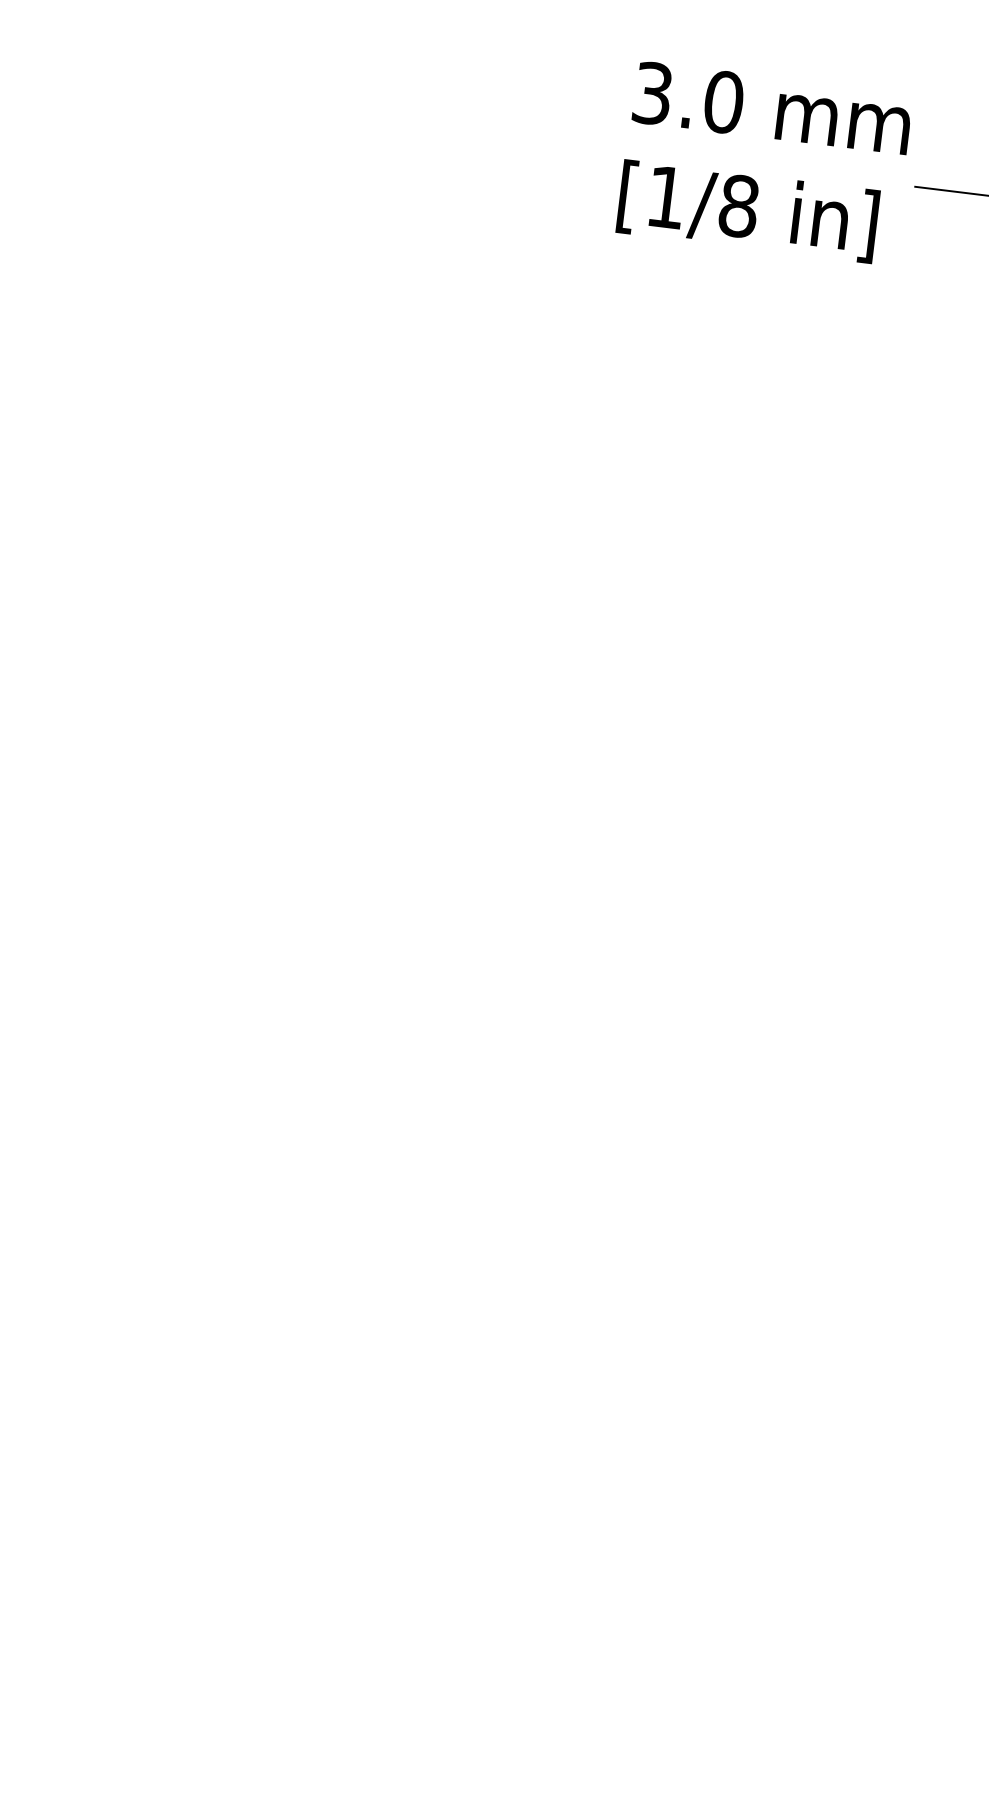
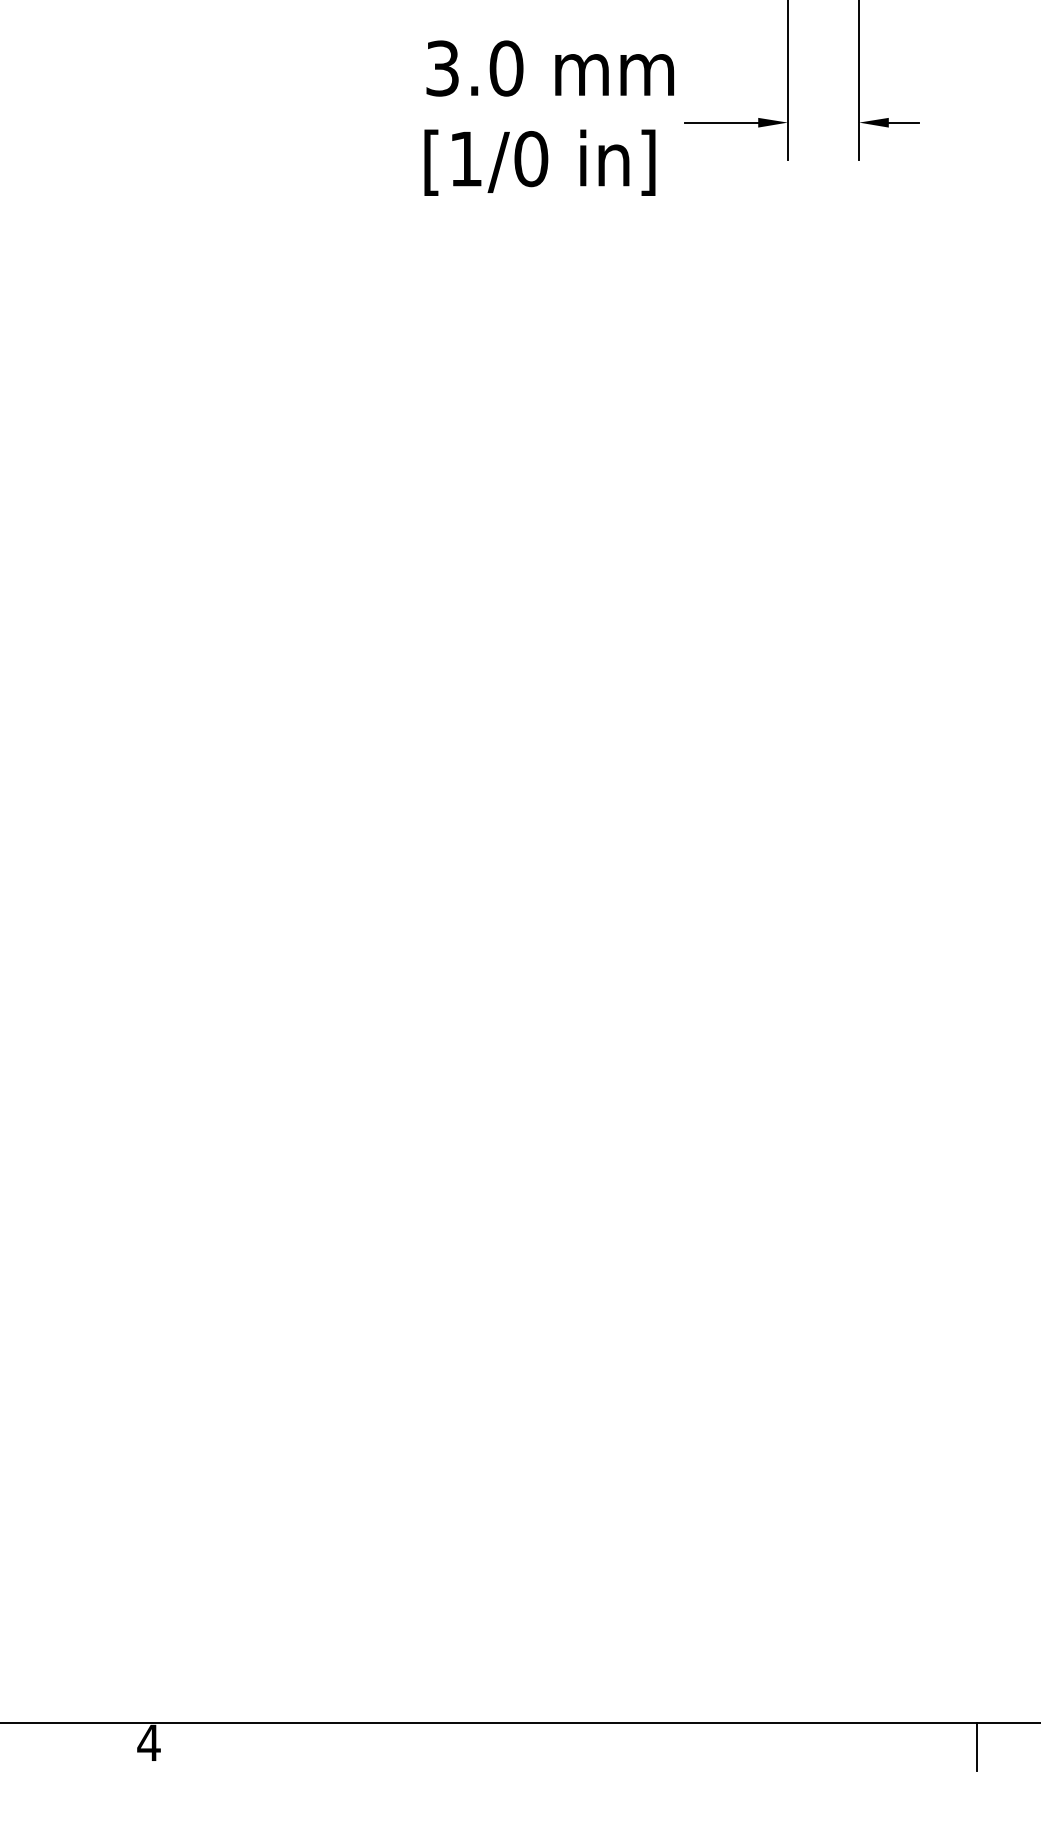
text: (739, 205) -> (531, 158), [1/8 -> [1/0

